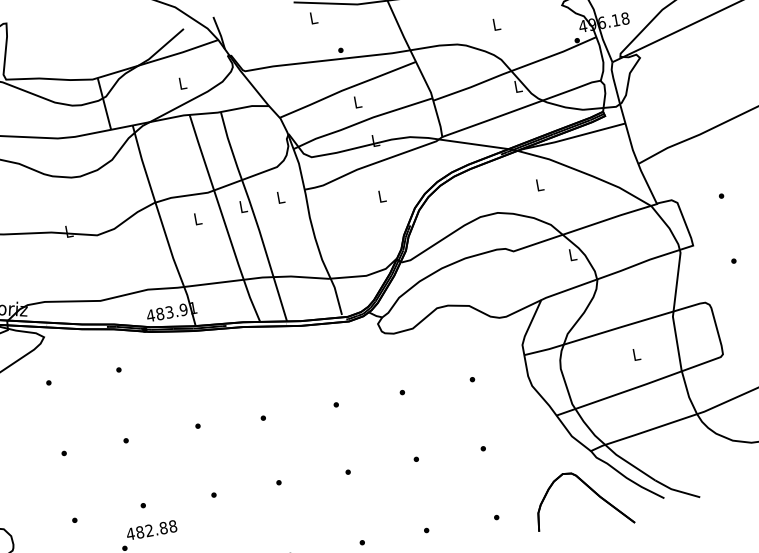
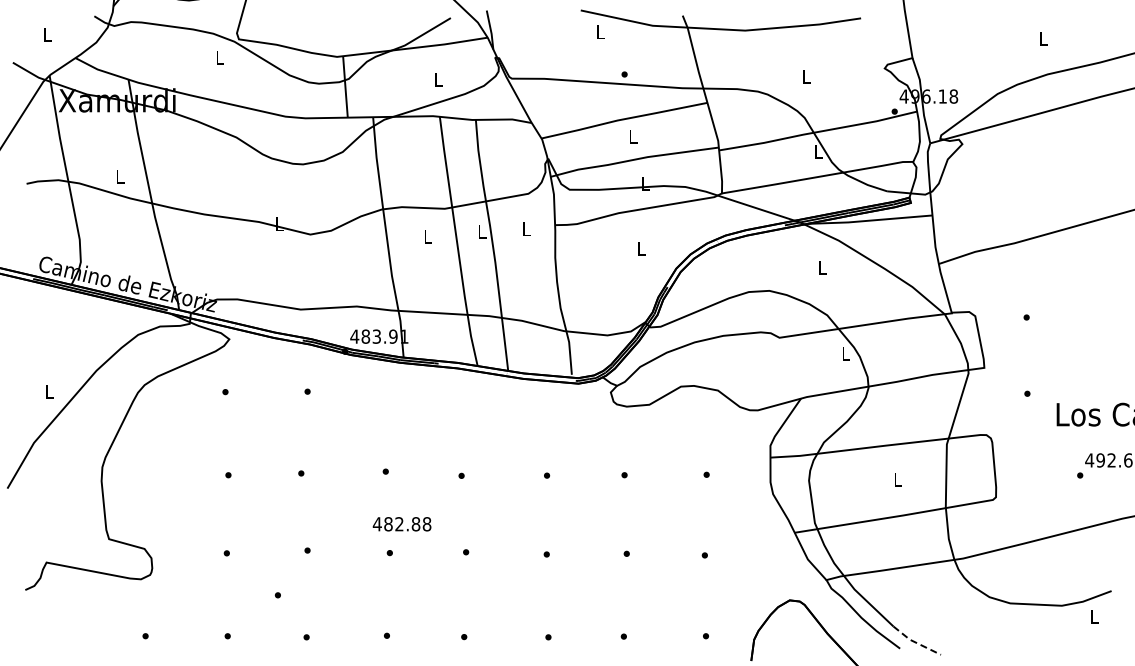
line: (676, 490) -> (915, 642), solid -> dashed
text: (151, 530) -> (401, 524), moved

